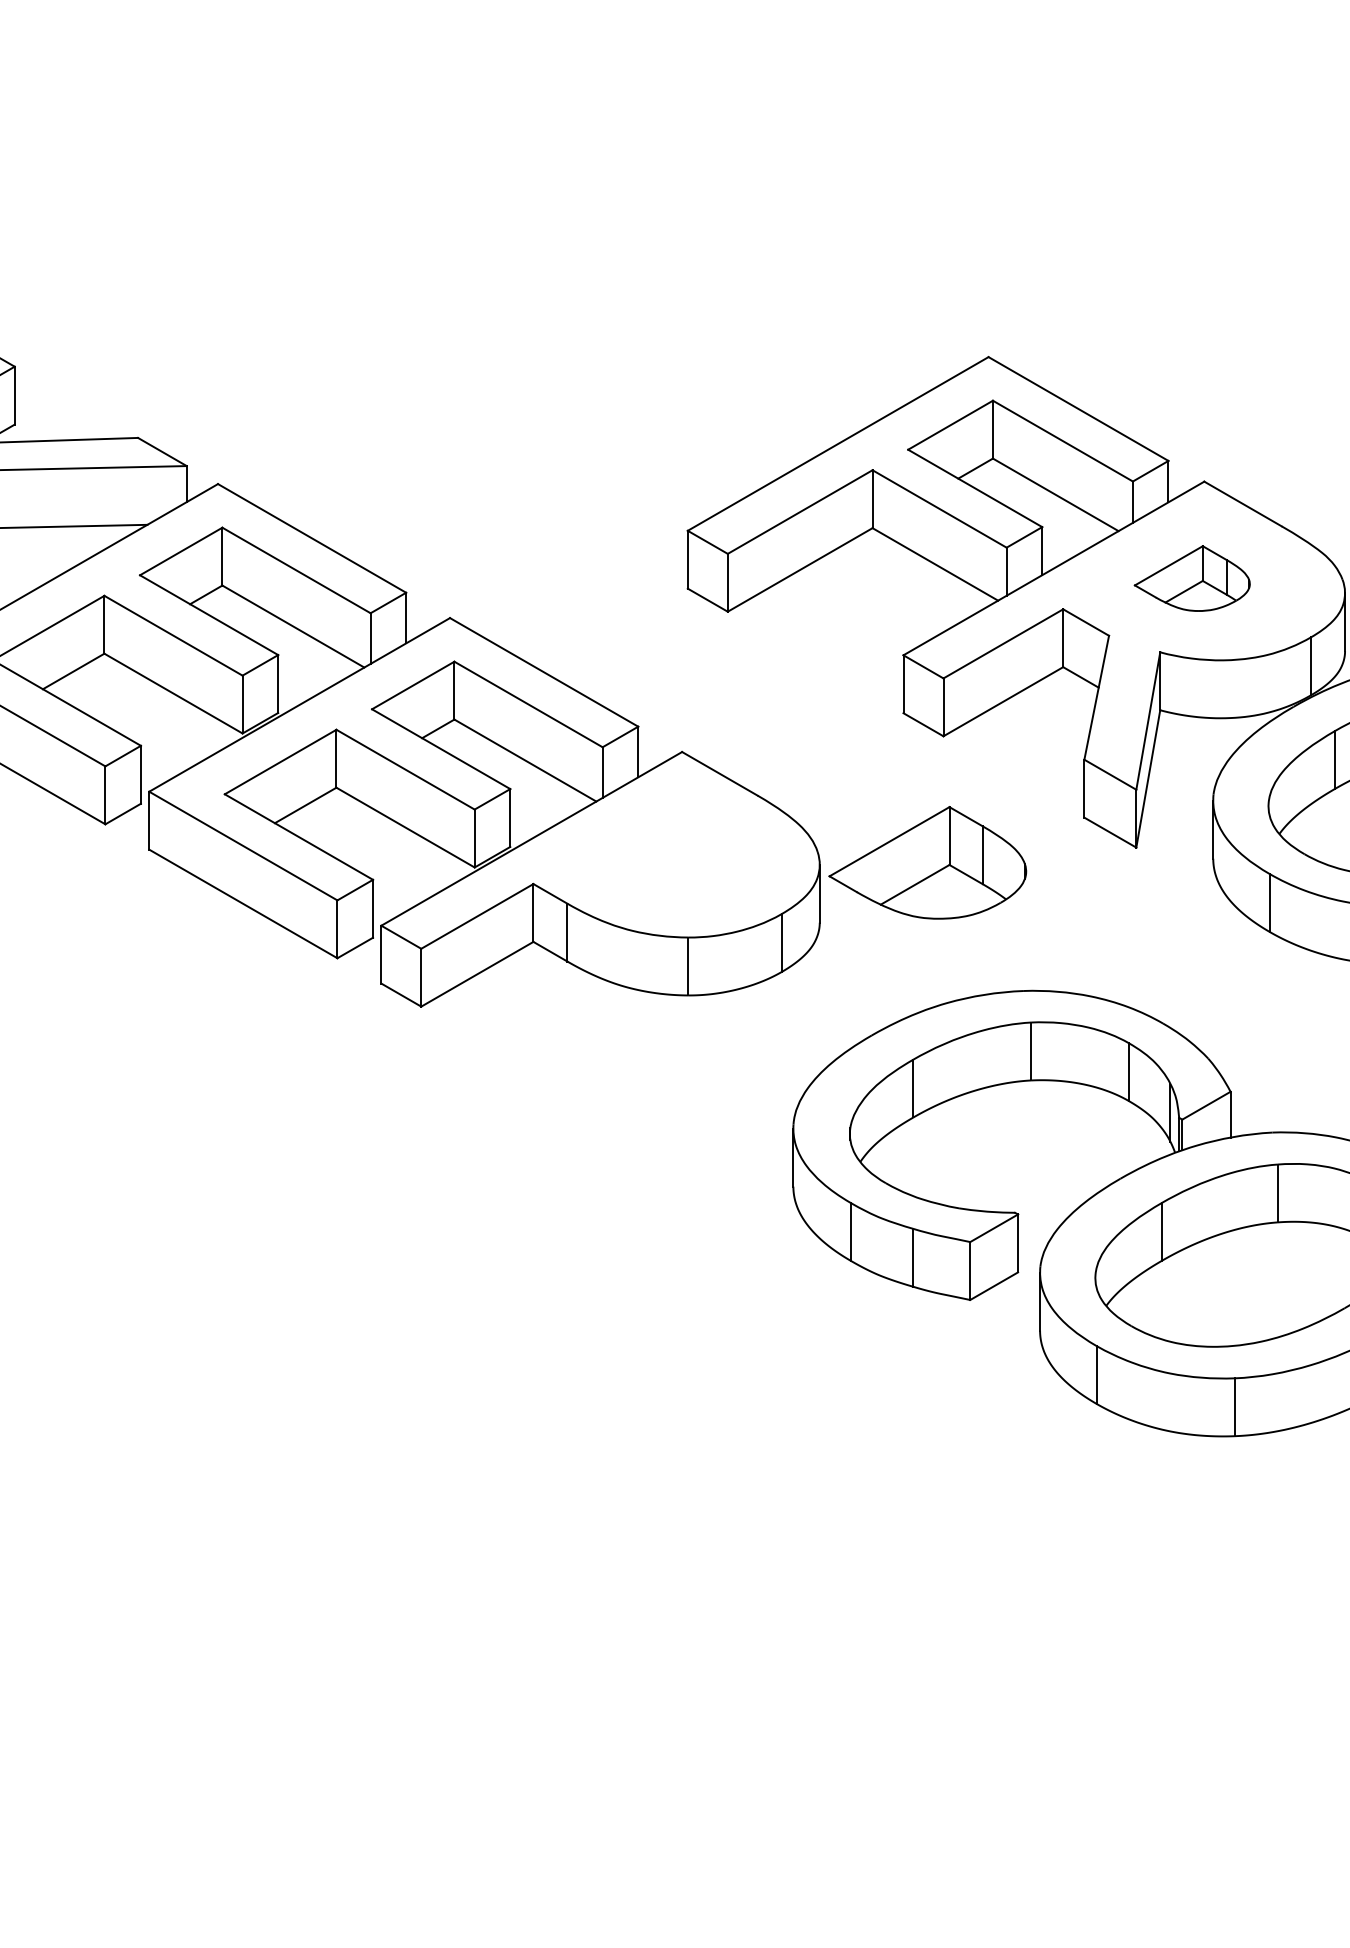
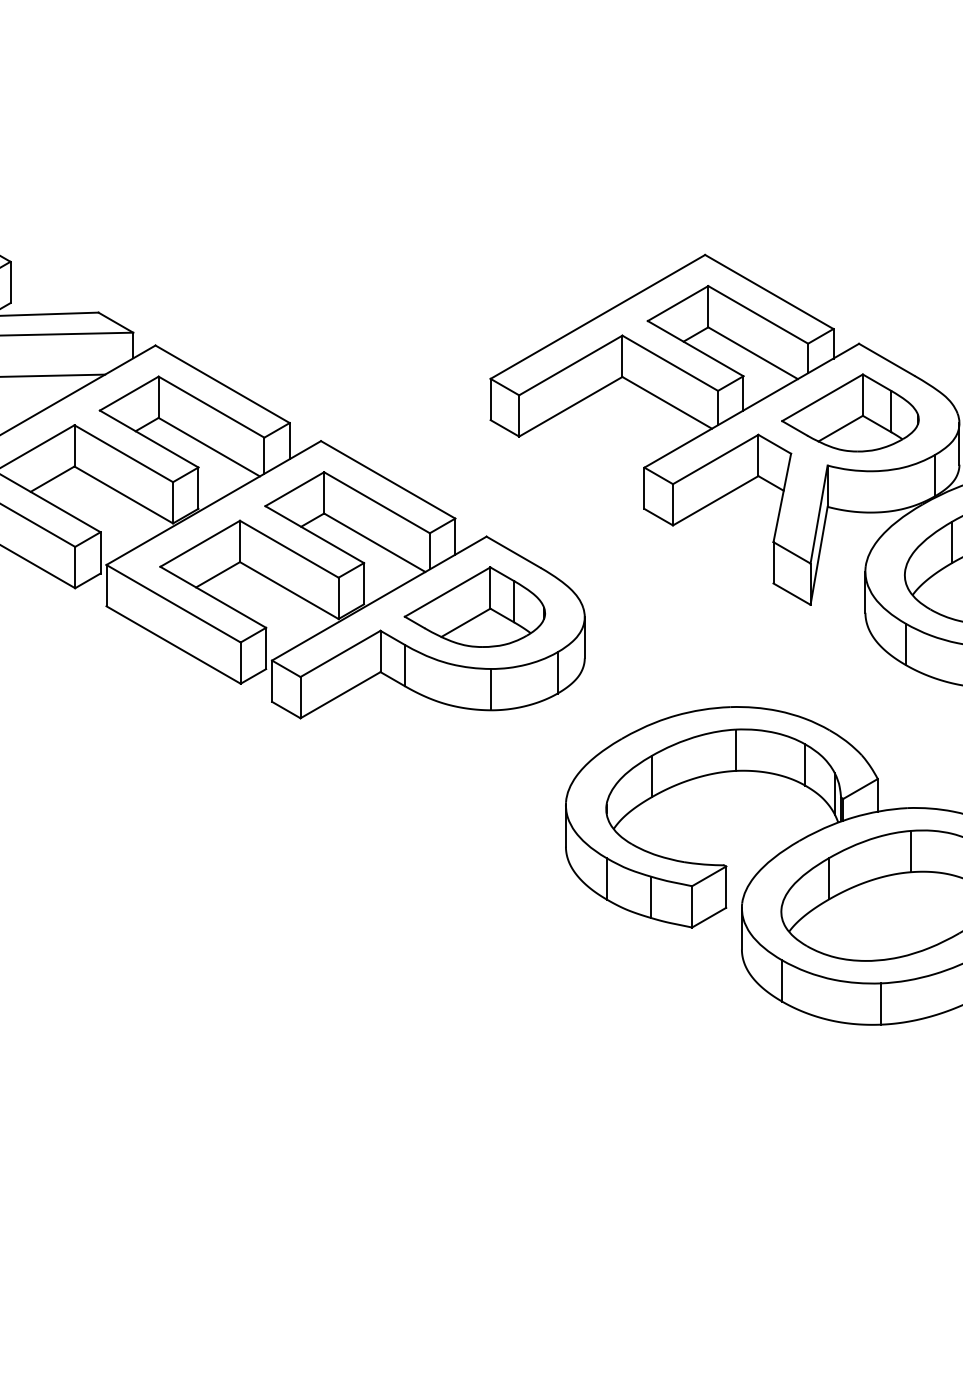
part: (1192, 578) -> (850, 412), size x1.67
part: (927, 862) -> (474, 606), moved

